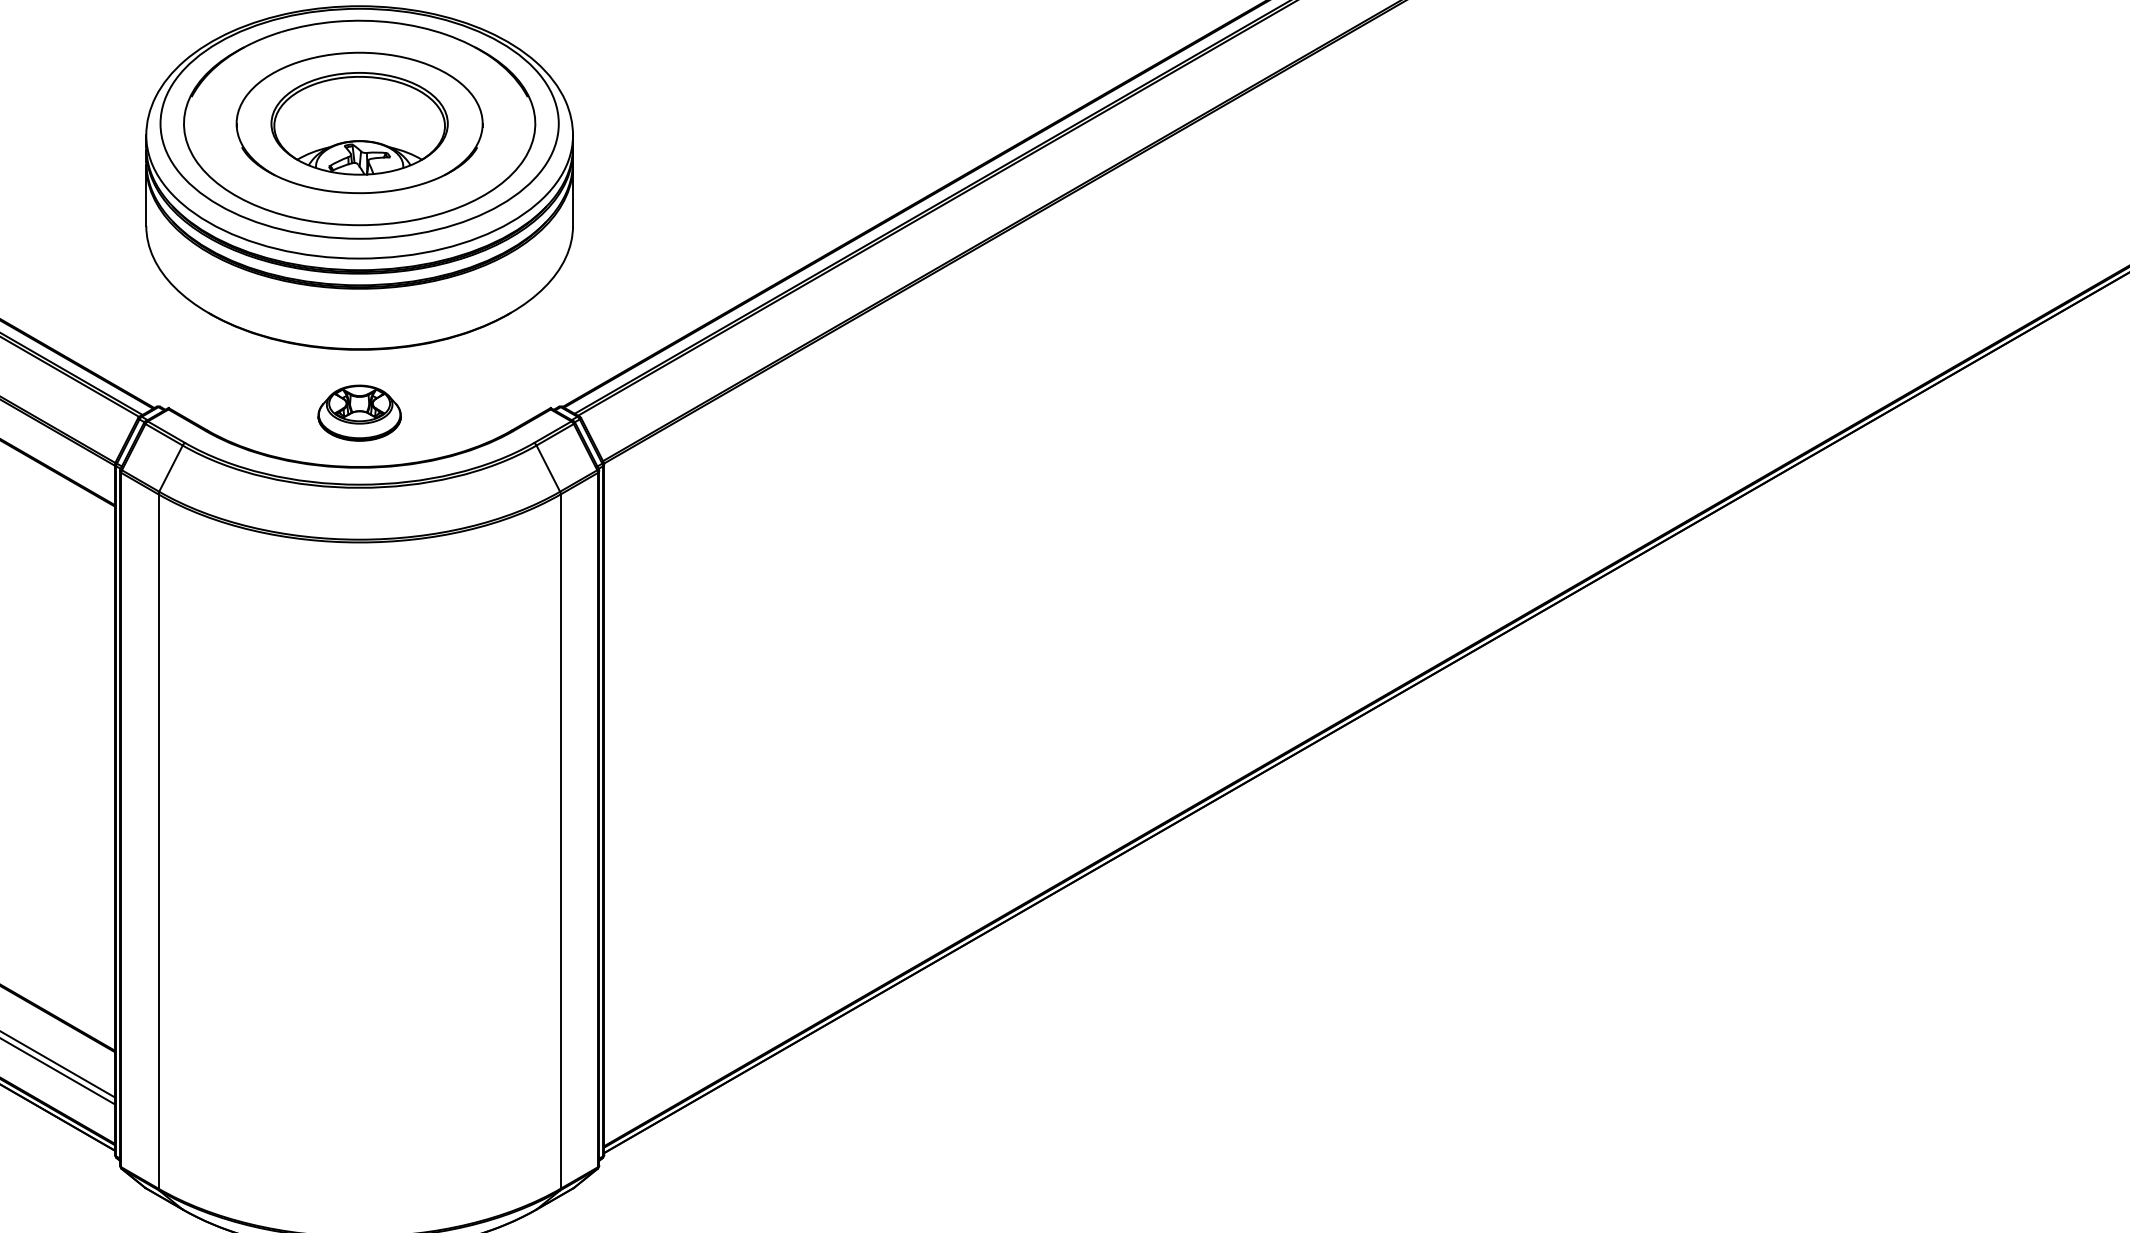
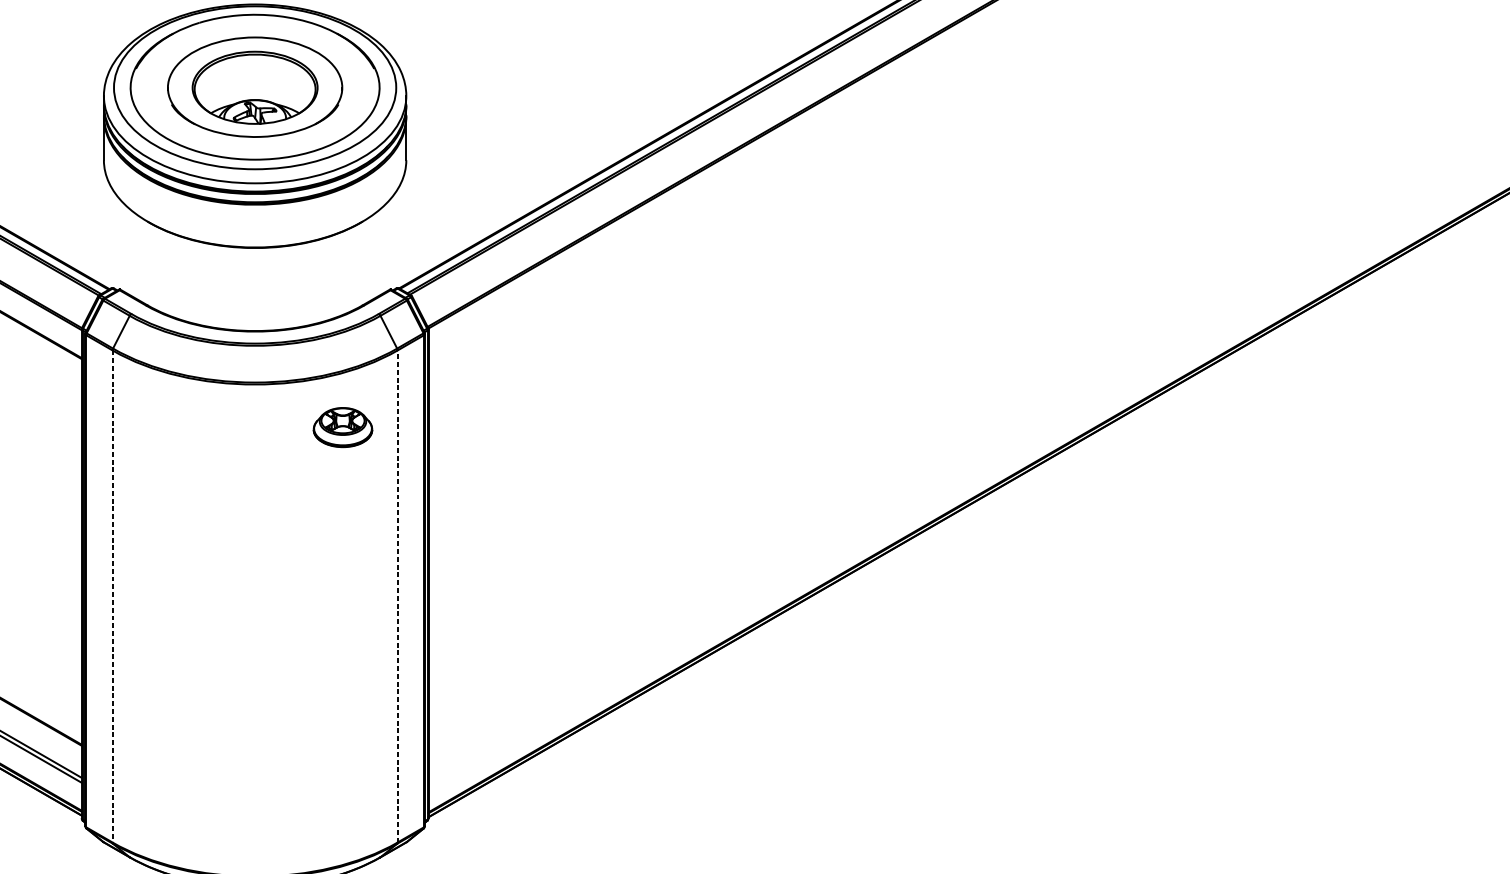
part: (359, 412) -> (342, 427), moved
line: (560, 841) -> (397, 596), solid -> dashed
line: (158, 842) -> (112, 597), solid -> dashed

